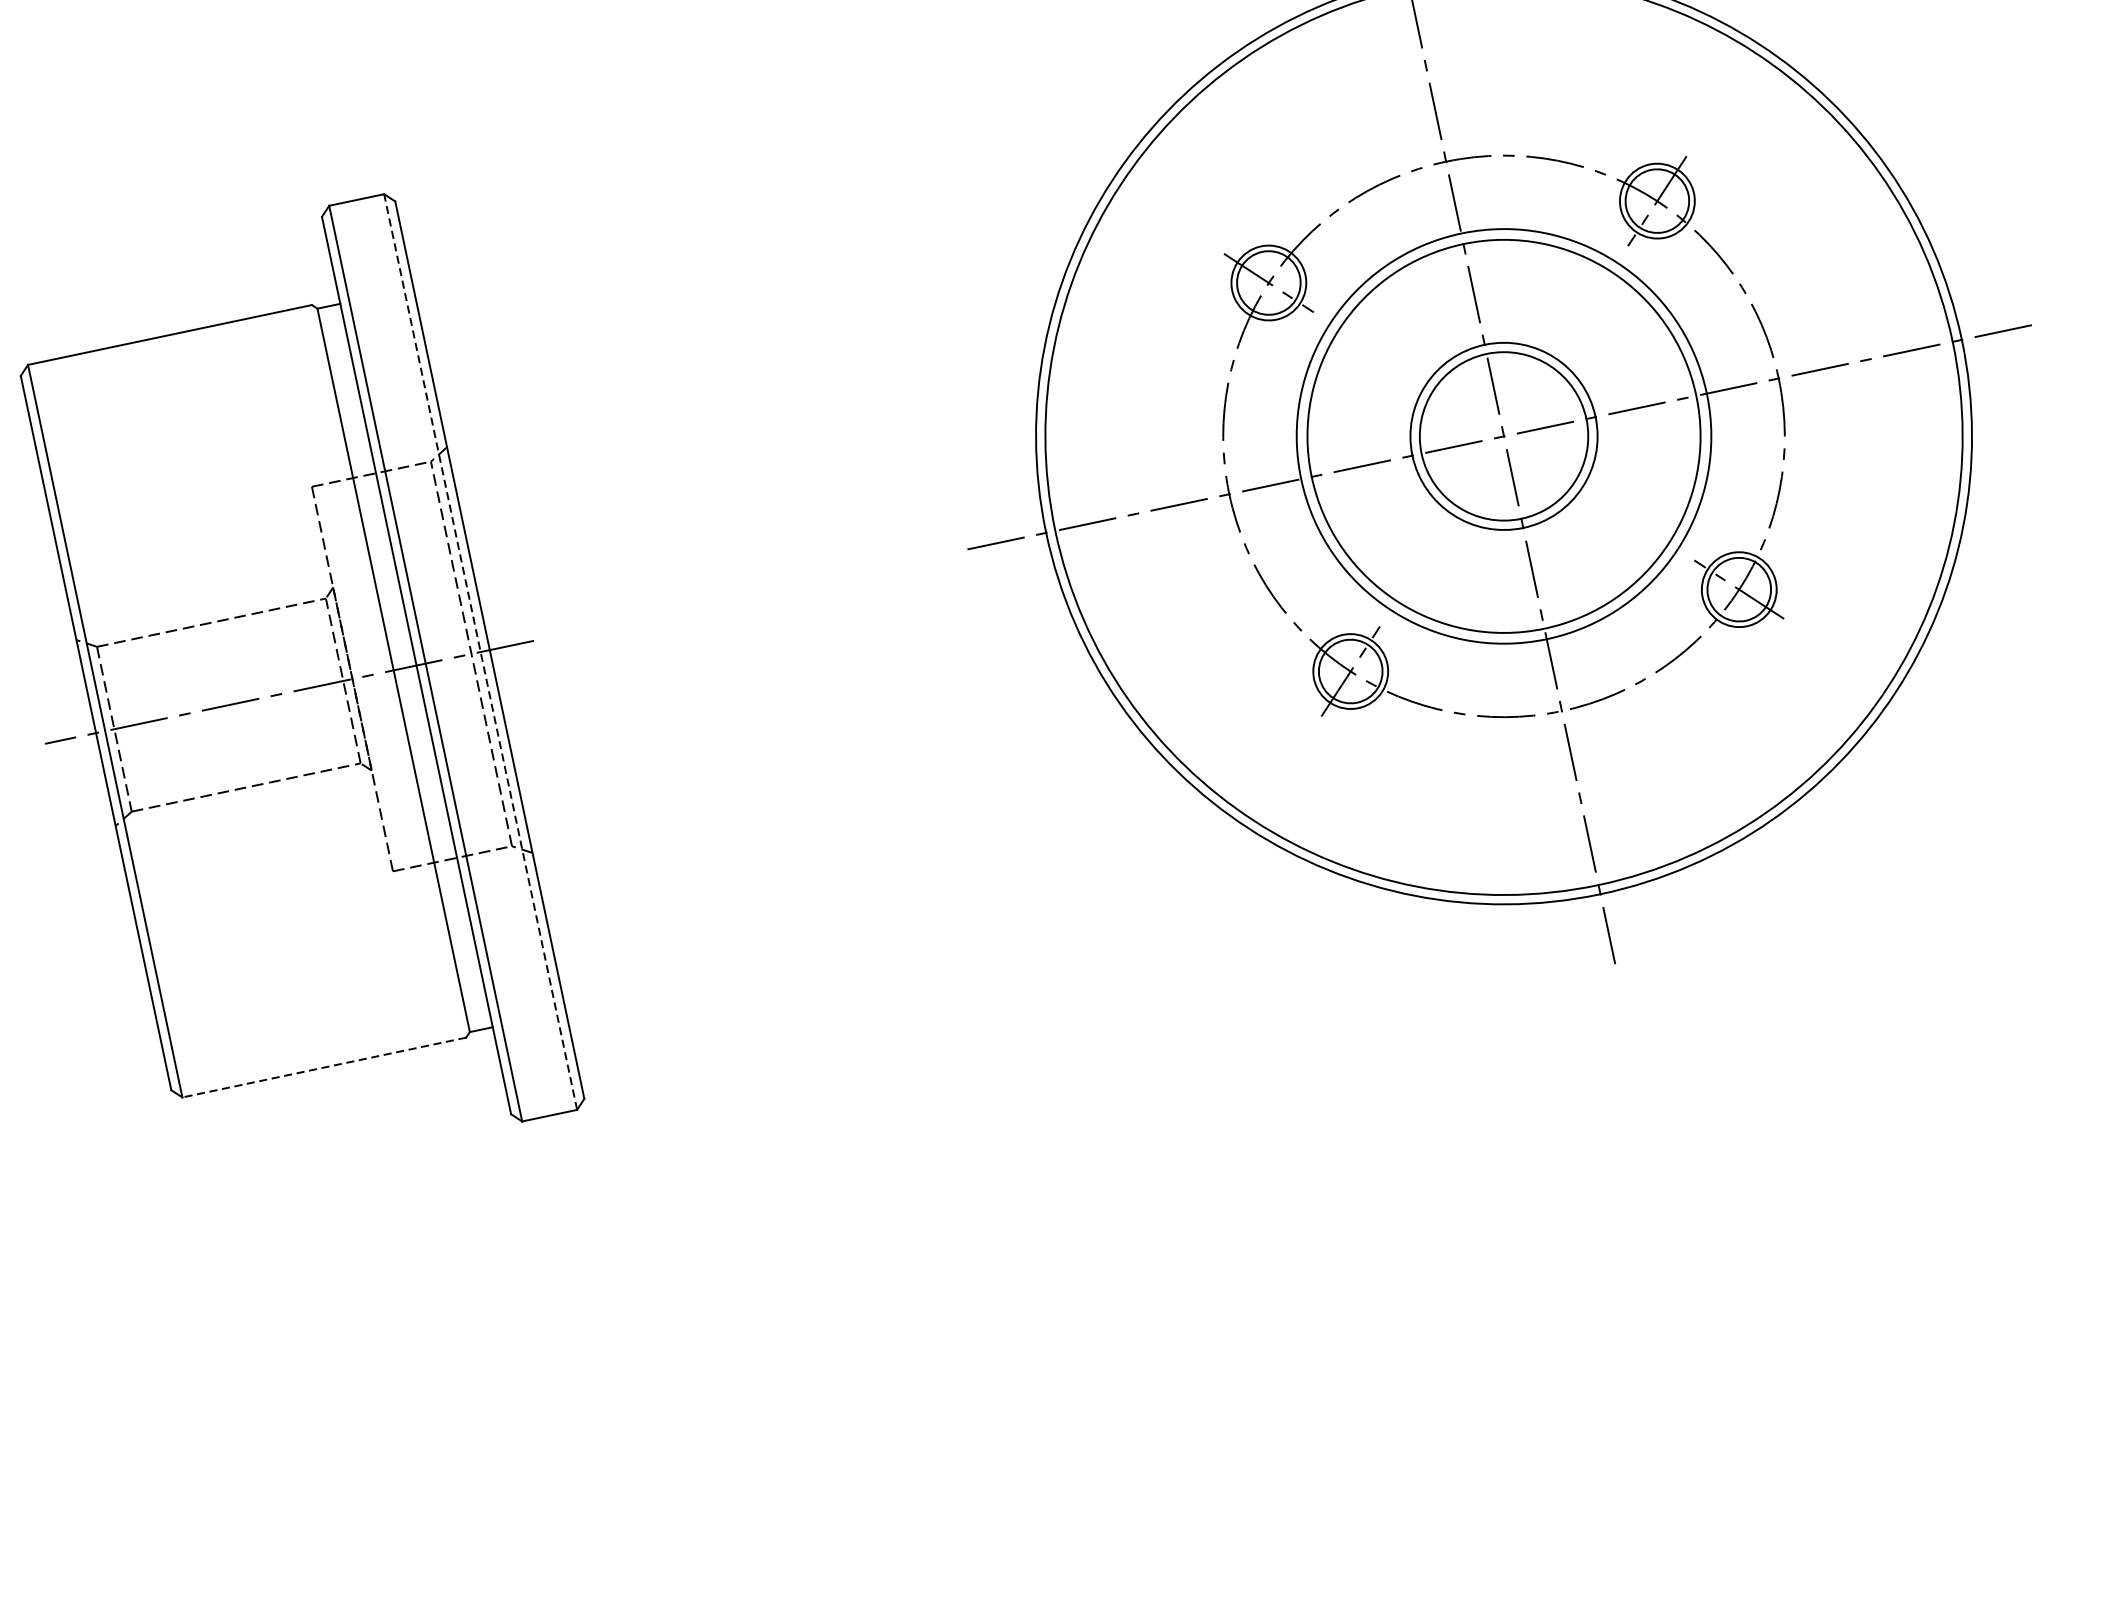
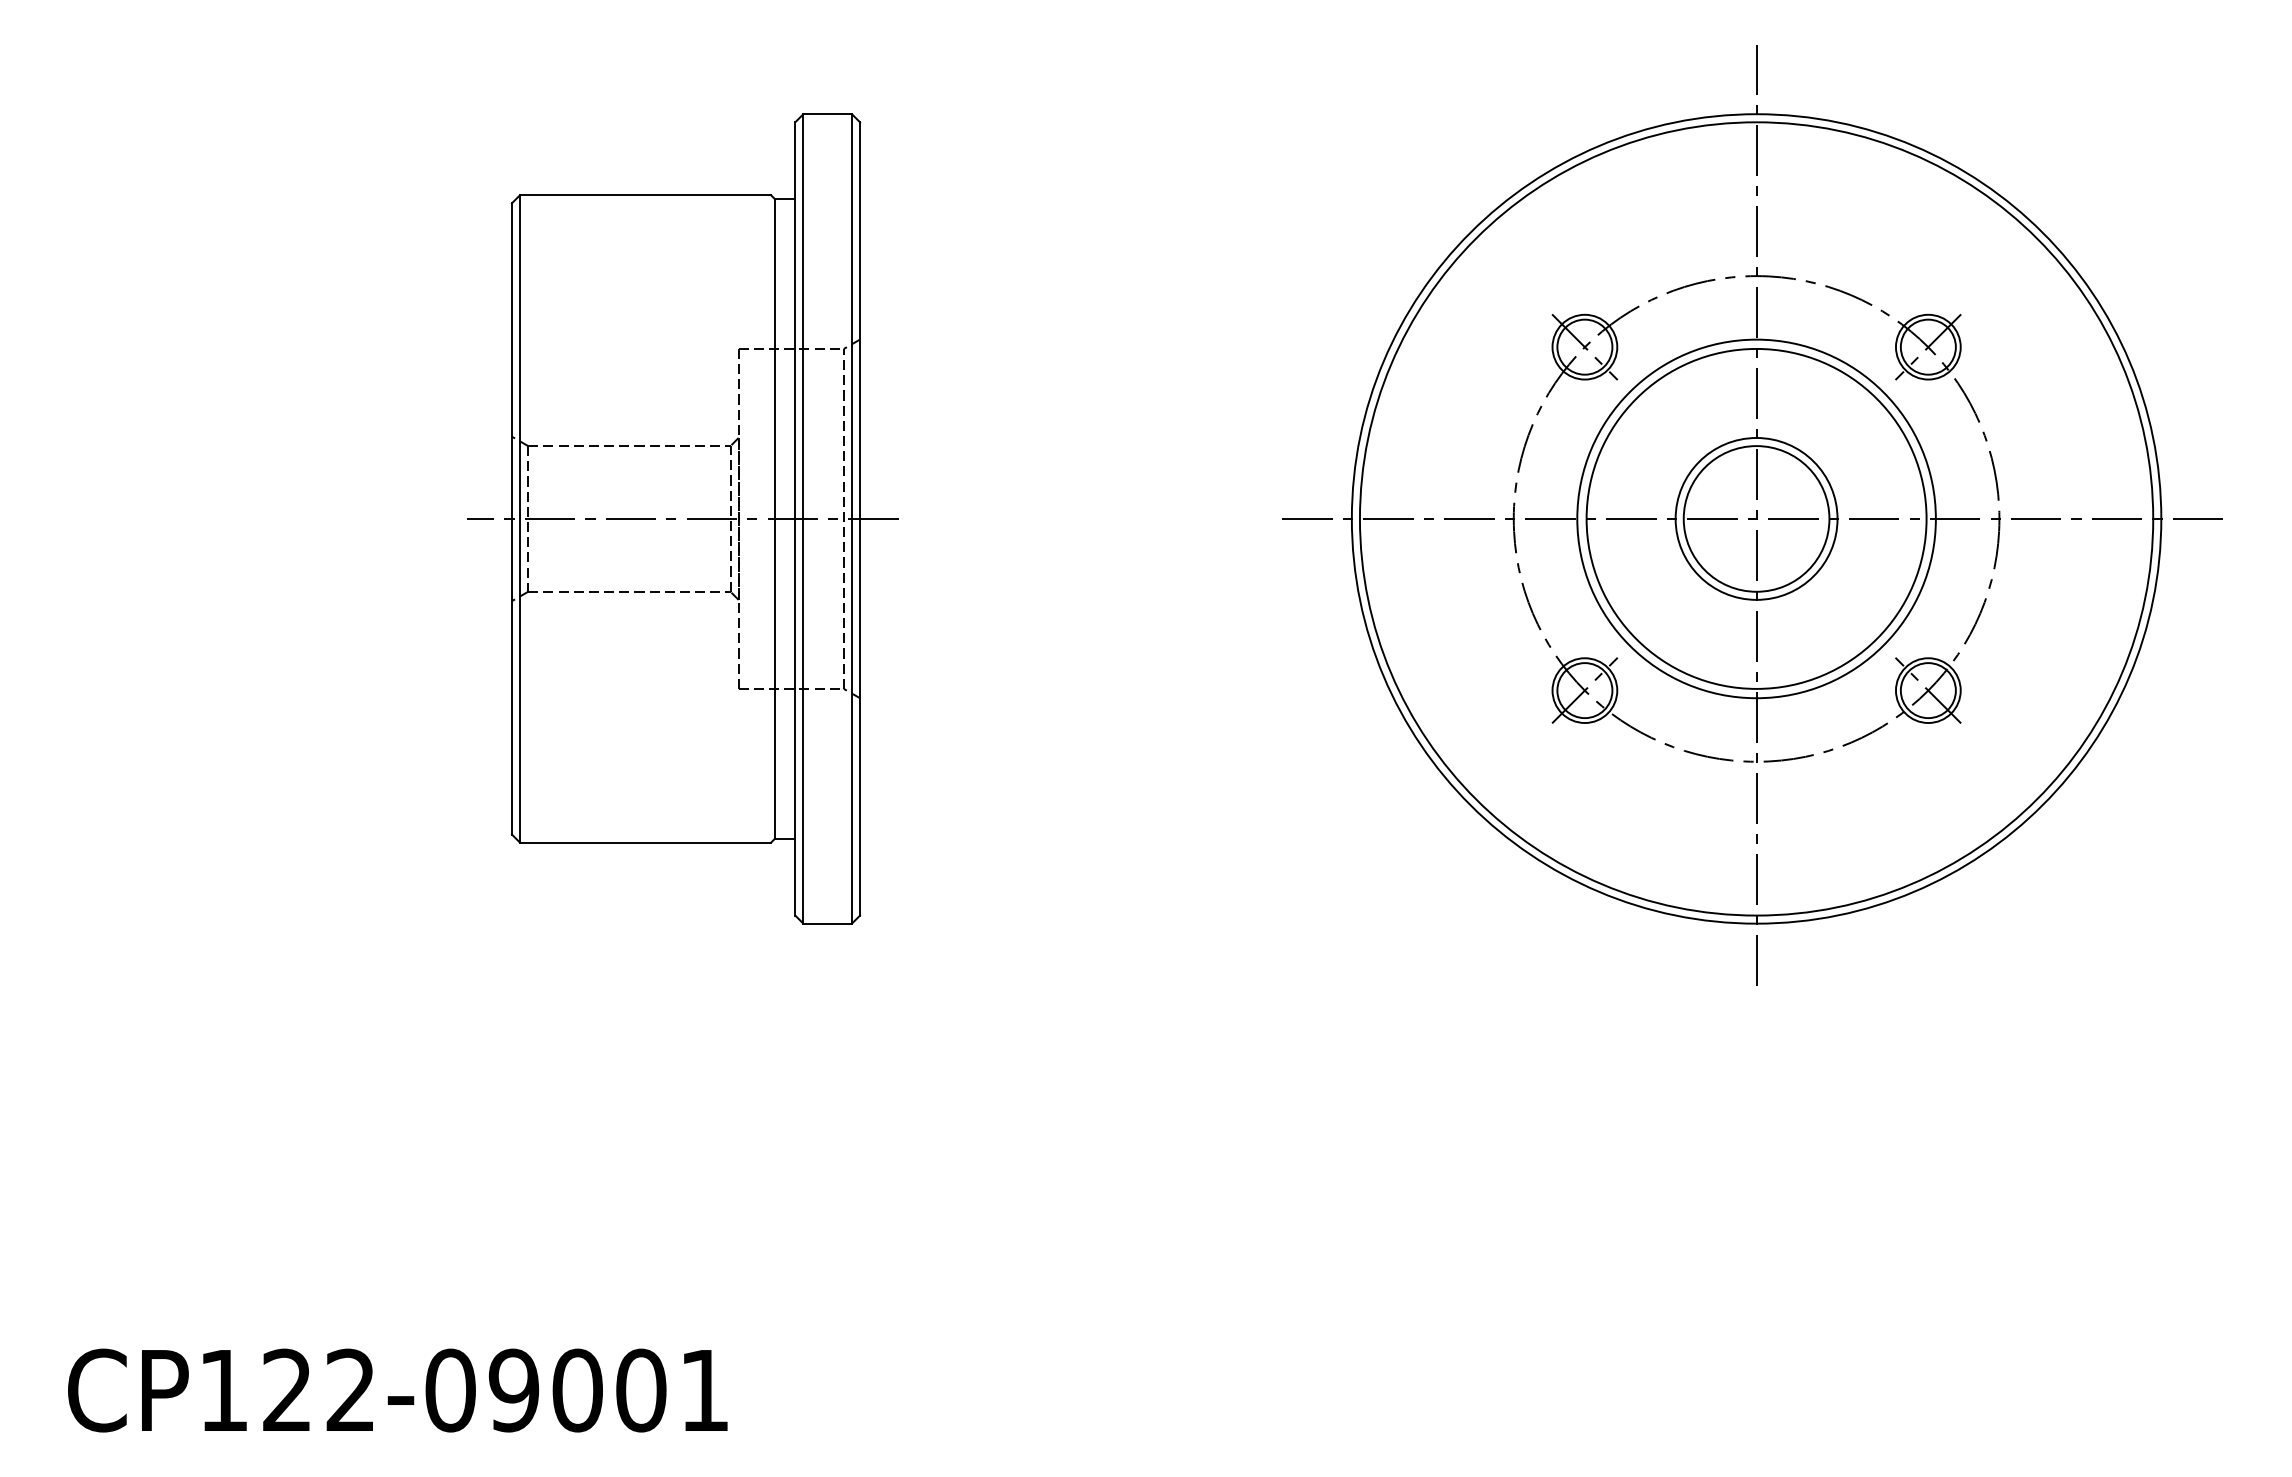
line: (480, 651) -> (851, 518), dashed -> solid
line: (324, 1067) -> (645, 842), dashed -> solid

